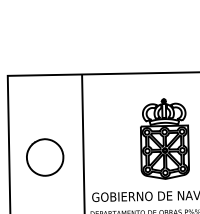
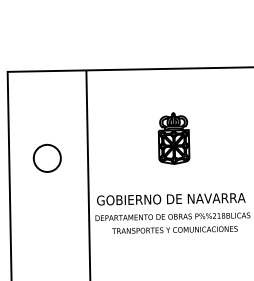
part: (164, 138) -> (173, 138), size x0.6
part: (45, 157) -> (47, 158), size x0.7

